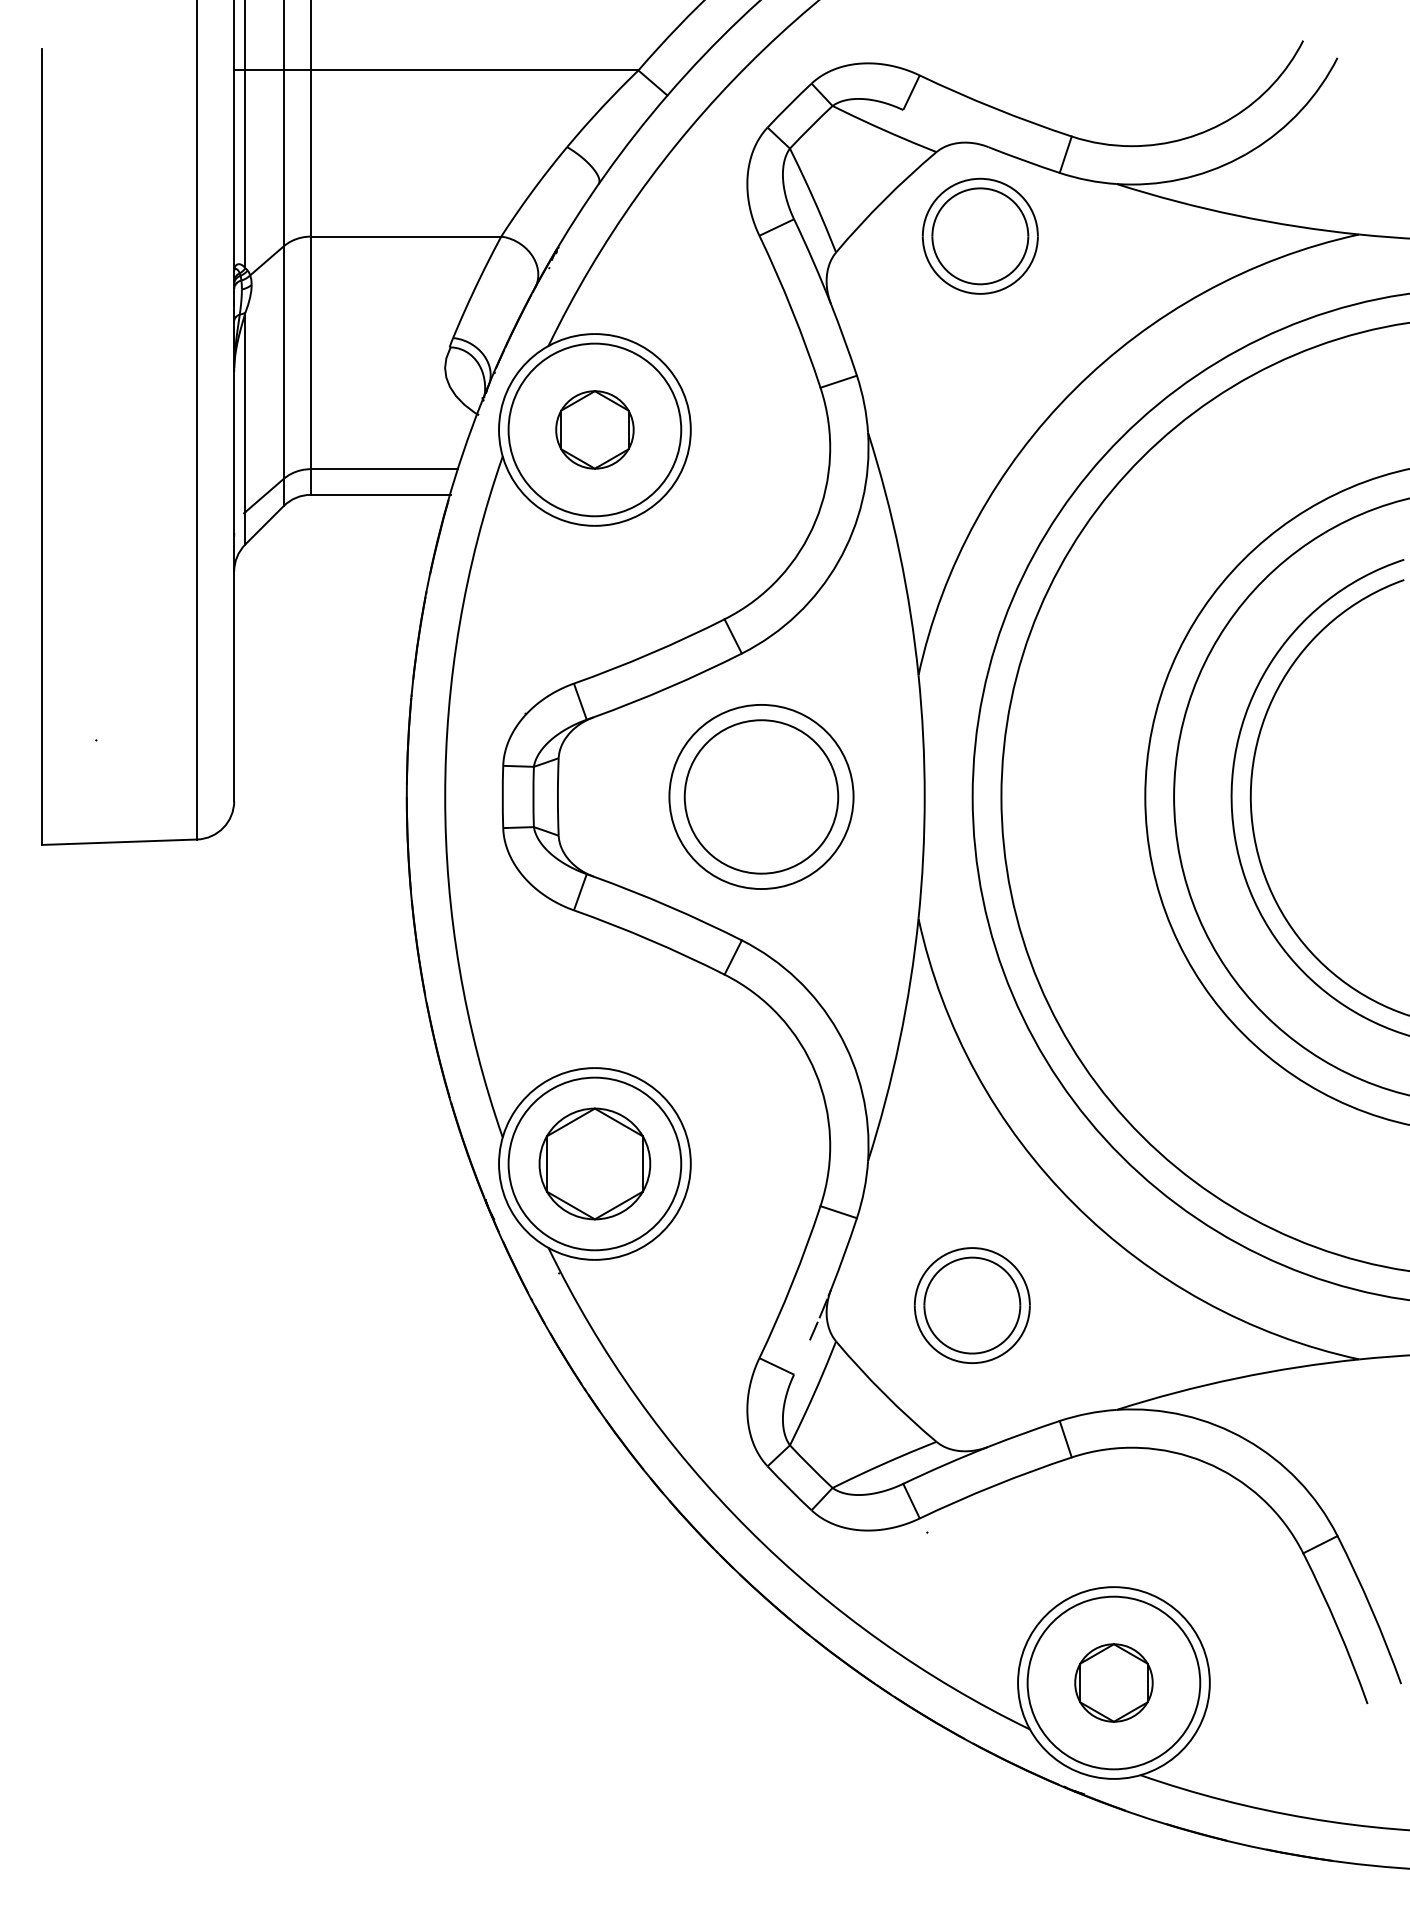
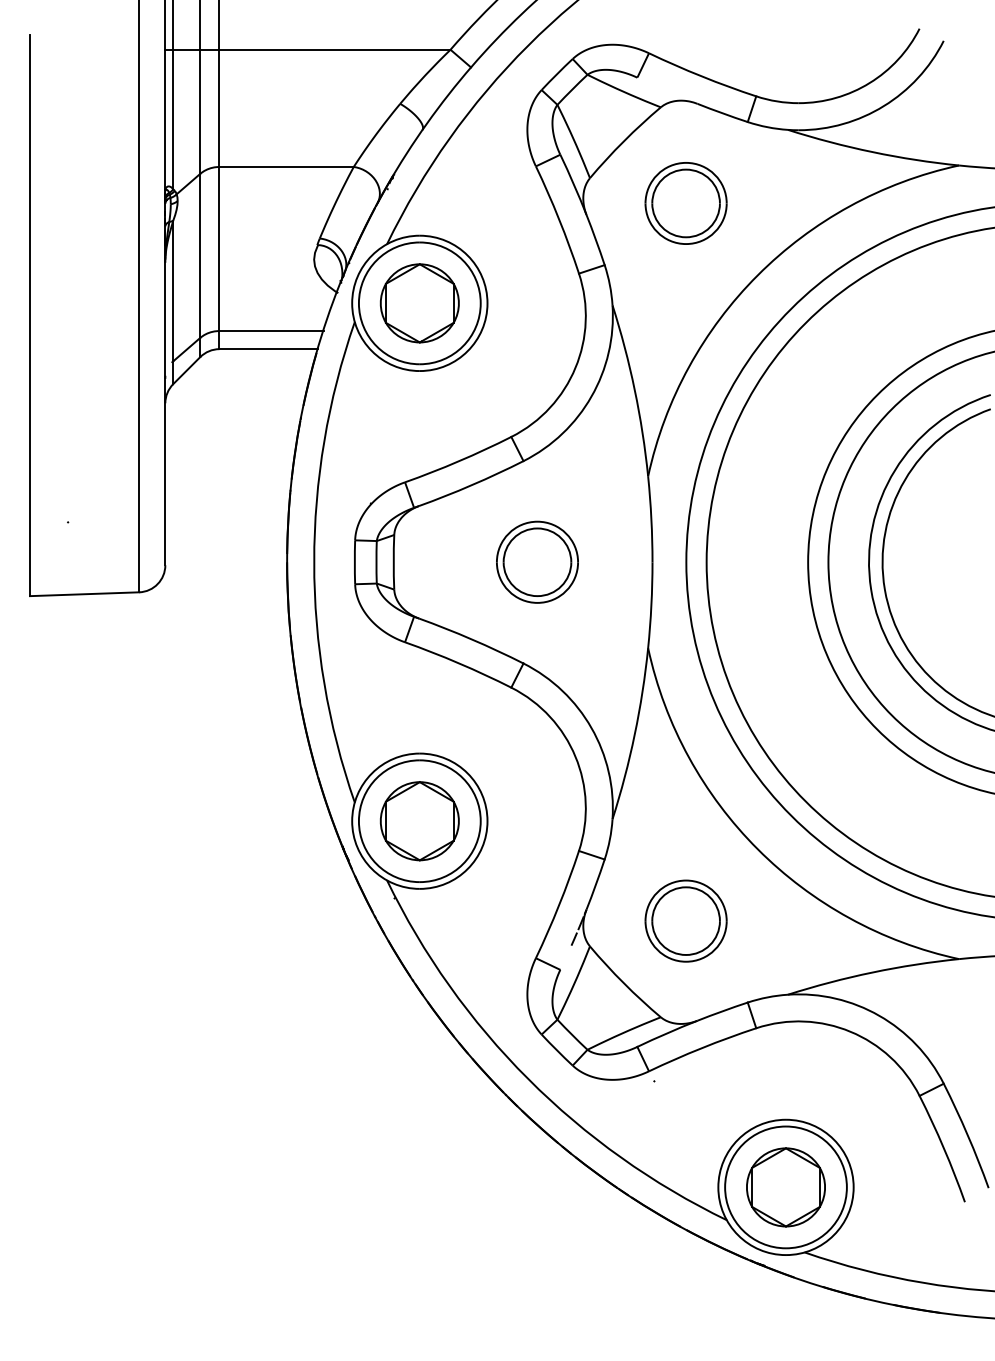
part: (979, 235) -> (685, 202), moved
part: (594, 429) -> (419, 303), size x1.43
part: (761, 796) -> (537, 561), size x0.62
part: (1113, 1682) -> (785, 1187), size x1.43

